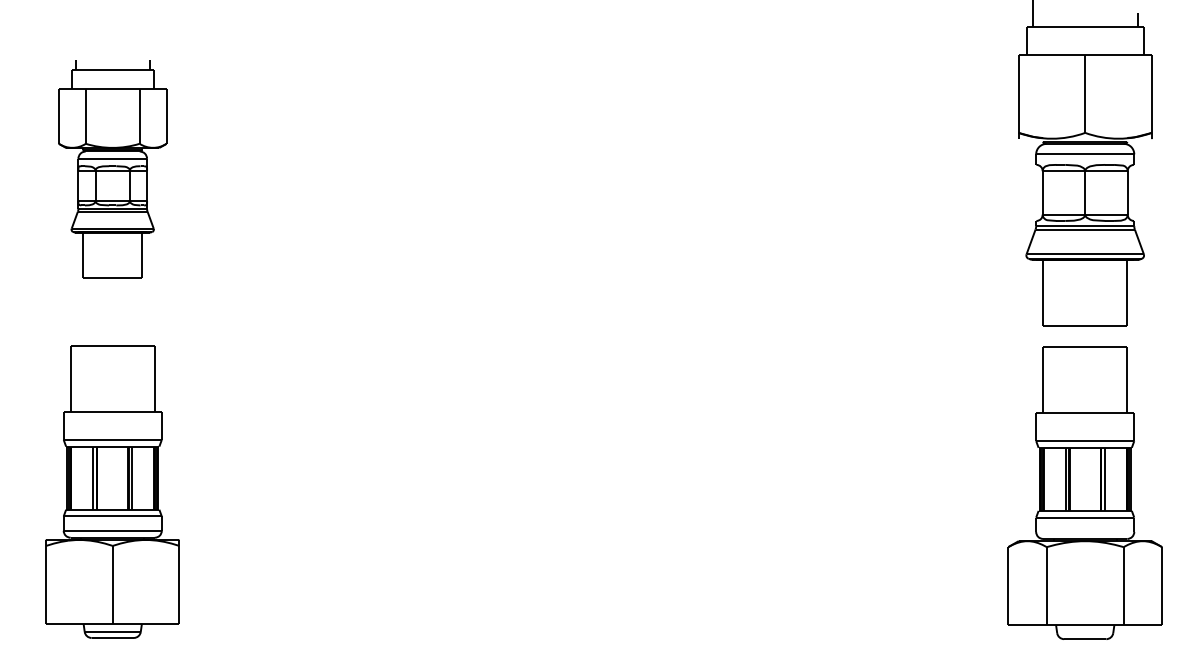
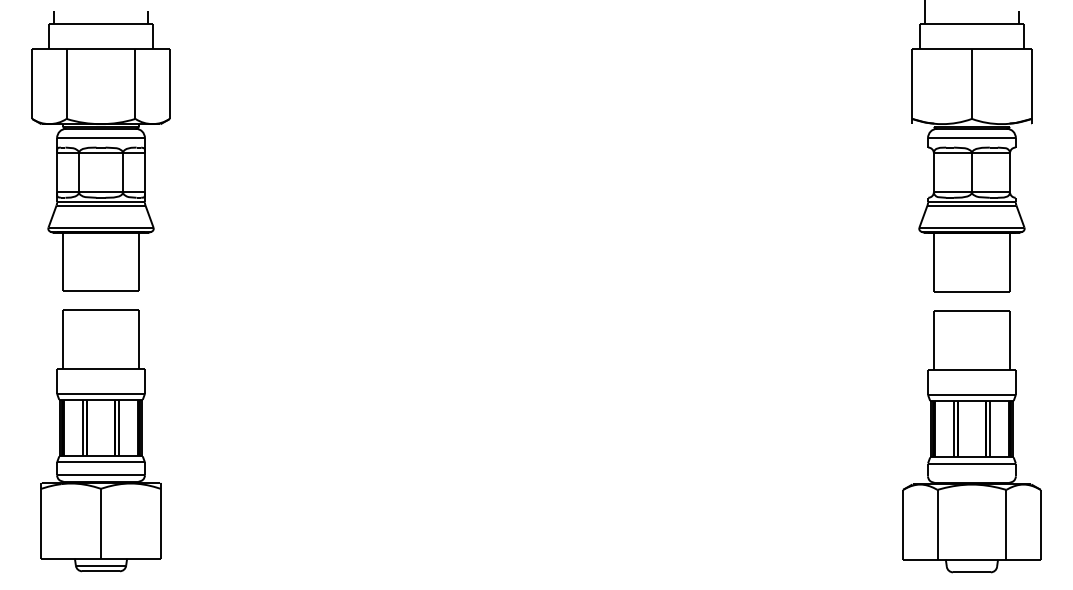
part: (112, 169) -> (100, 151), size x1.43

